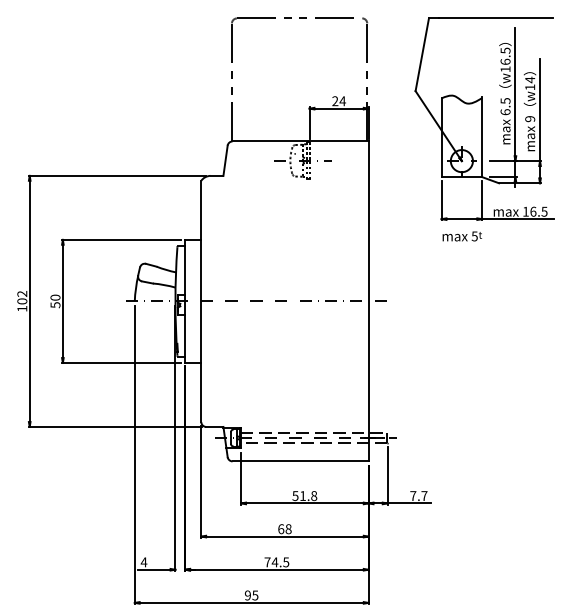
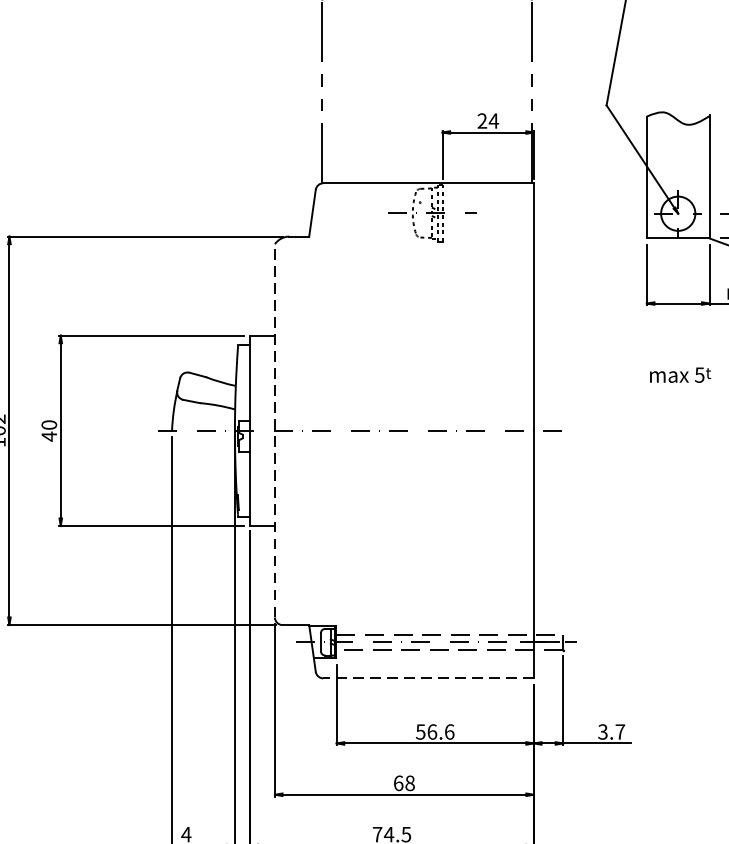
text: (461, 236) -> (679, 375), moved
line: (201, 301) -> (275, 430), solid -> dashed
text: (55, 304) -> (49, 435), 50 -> 40
line: (300, 461) -> (428, 678), solid -> dashed
text: (308, 496) -> (440, 732), 51.8 -> 56.6
text: (413, 496) -> (603, 732), 7.7 -> 3.7

